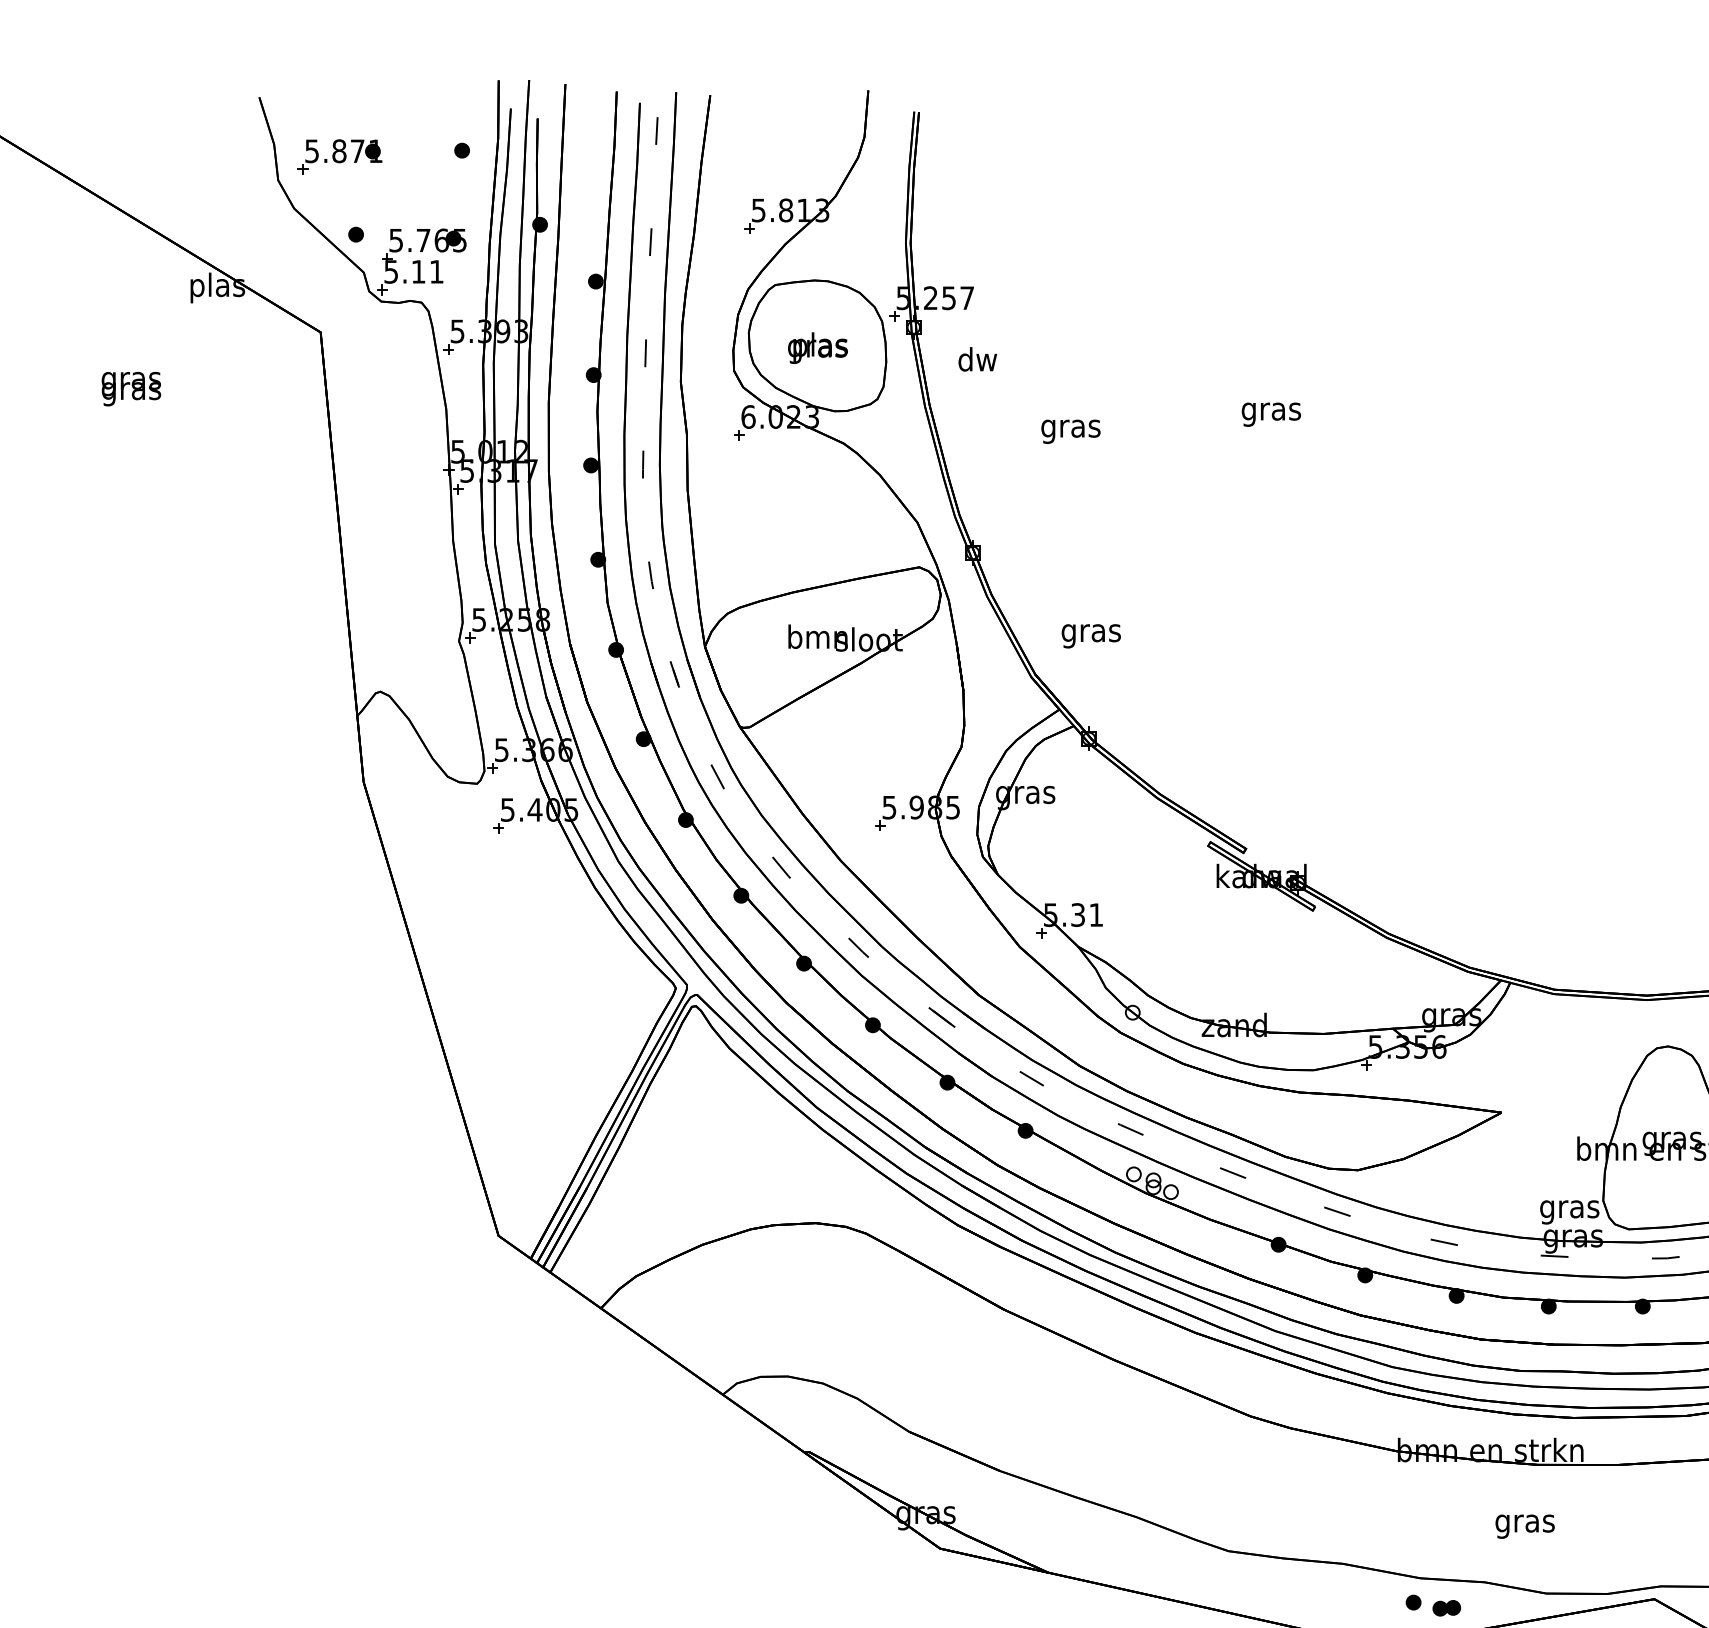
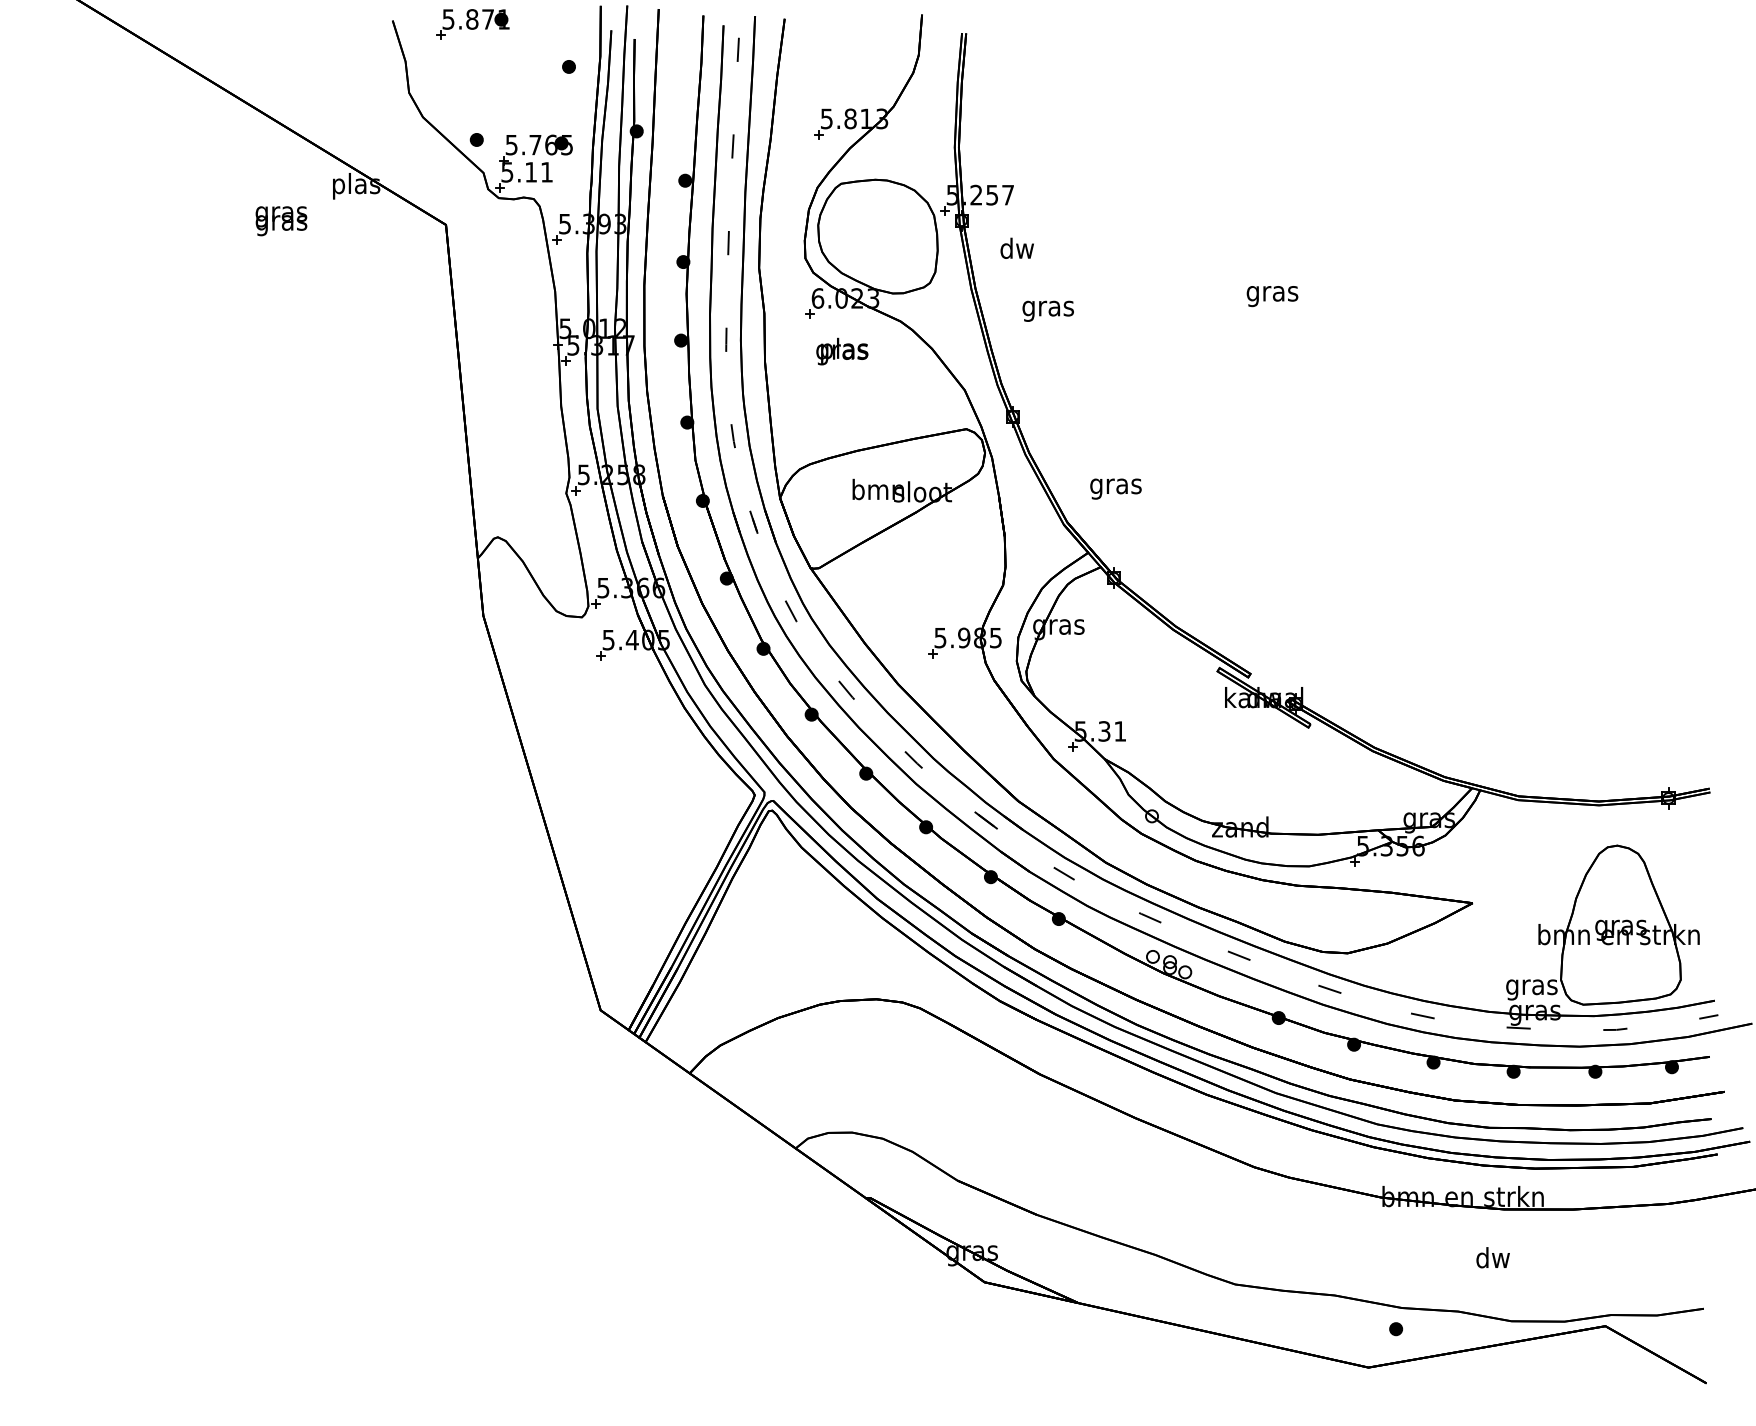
part: (339, 157) -> (472, 24), moved
text: (818, 348) -> (842, 351), moved
text: (131, 389) -> (281, 221), moved
text: (1070, 430) -> (1047, 310), moved
text: (1524, 1523) -> (1492, 1260), gras -> dw
part: (1446, 1607) -> (1424, 1333), removed

